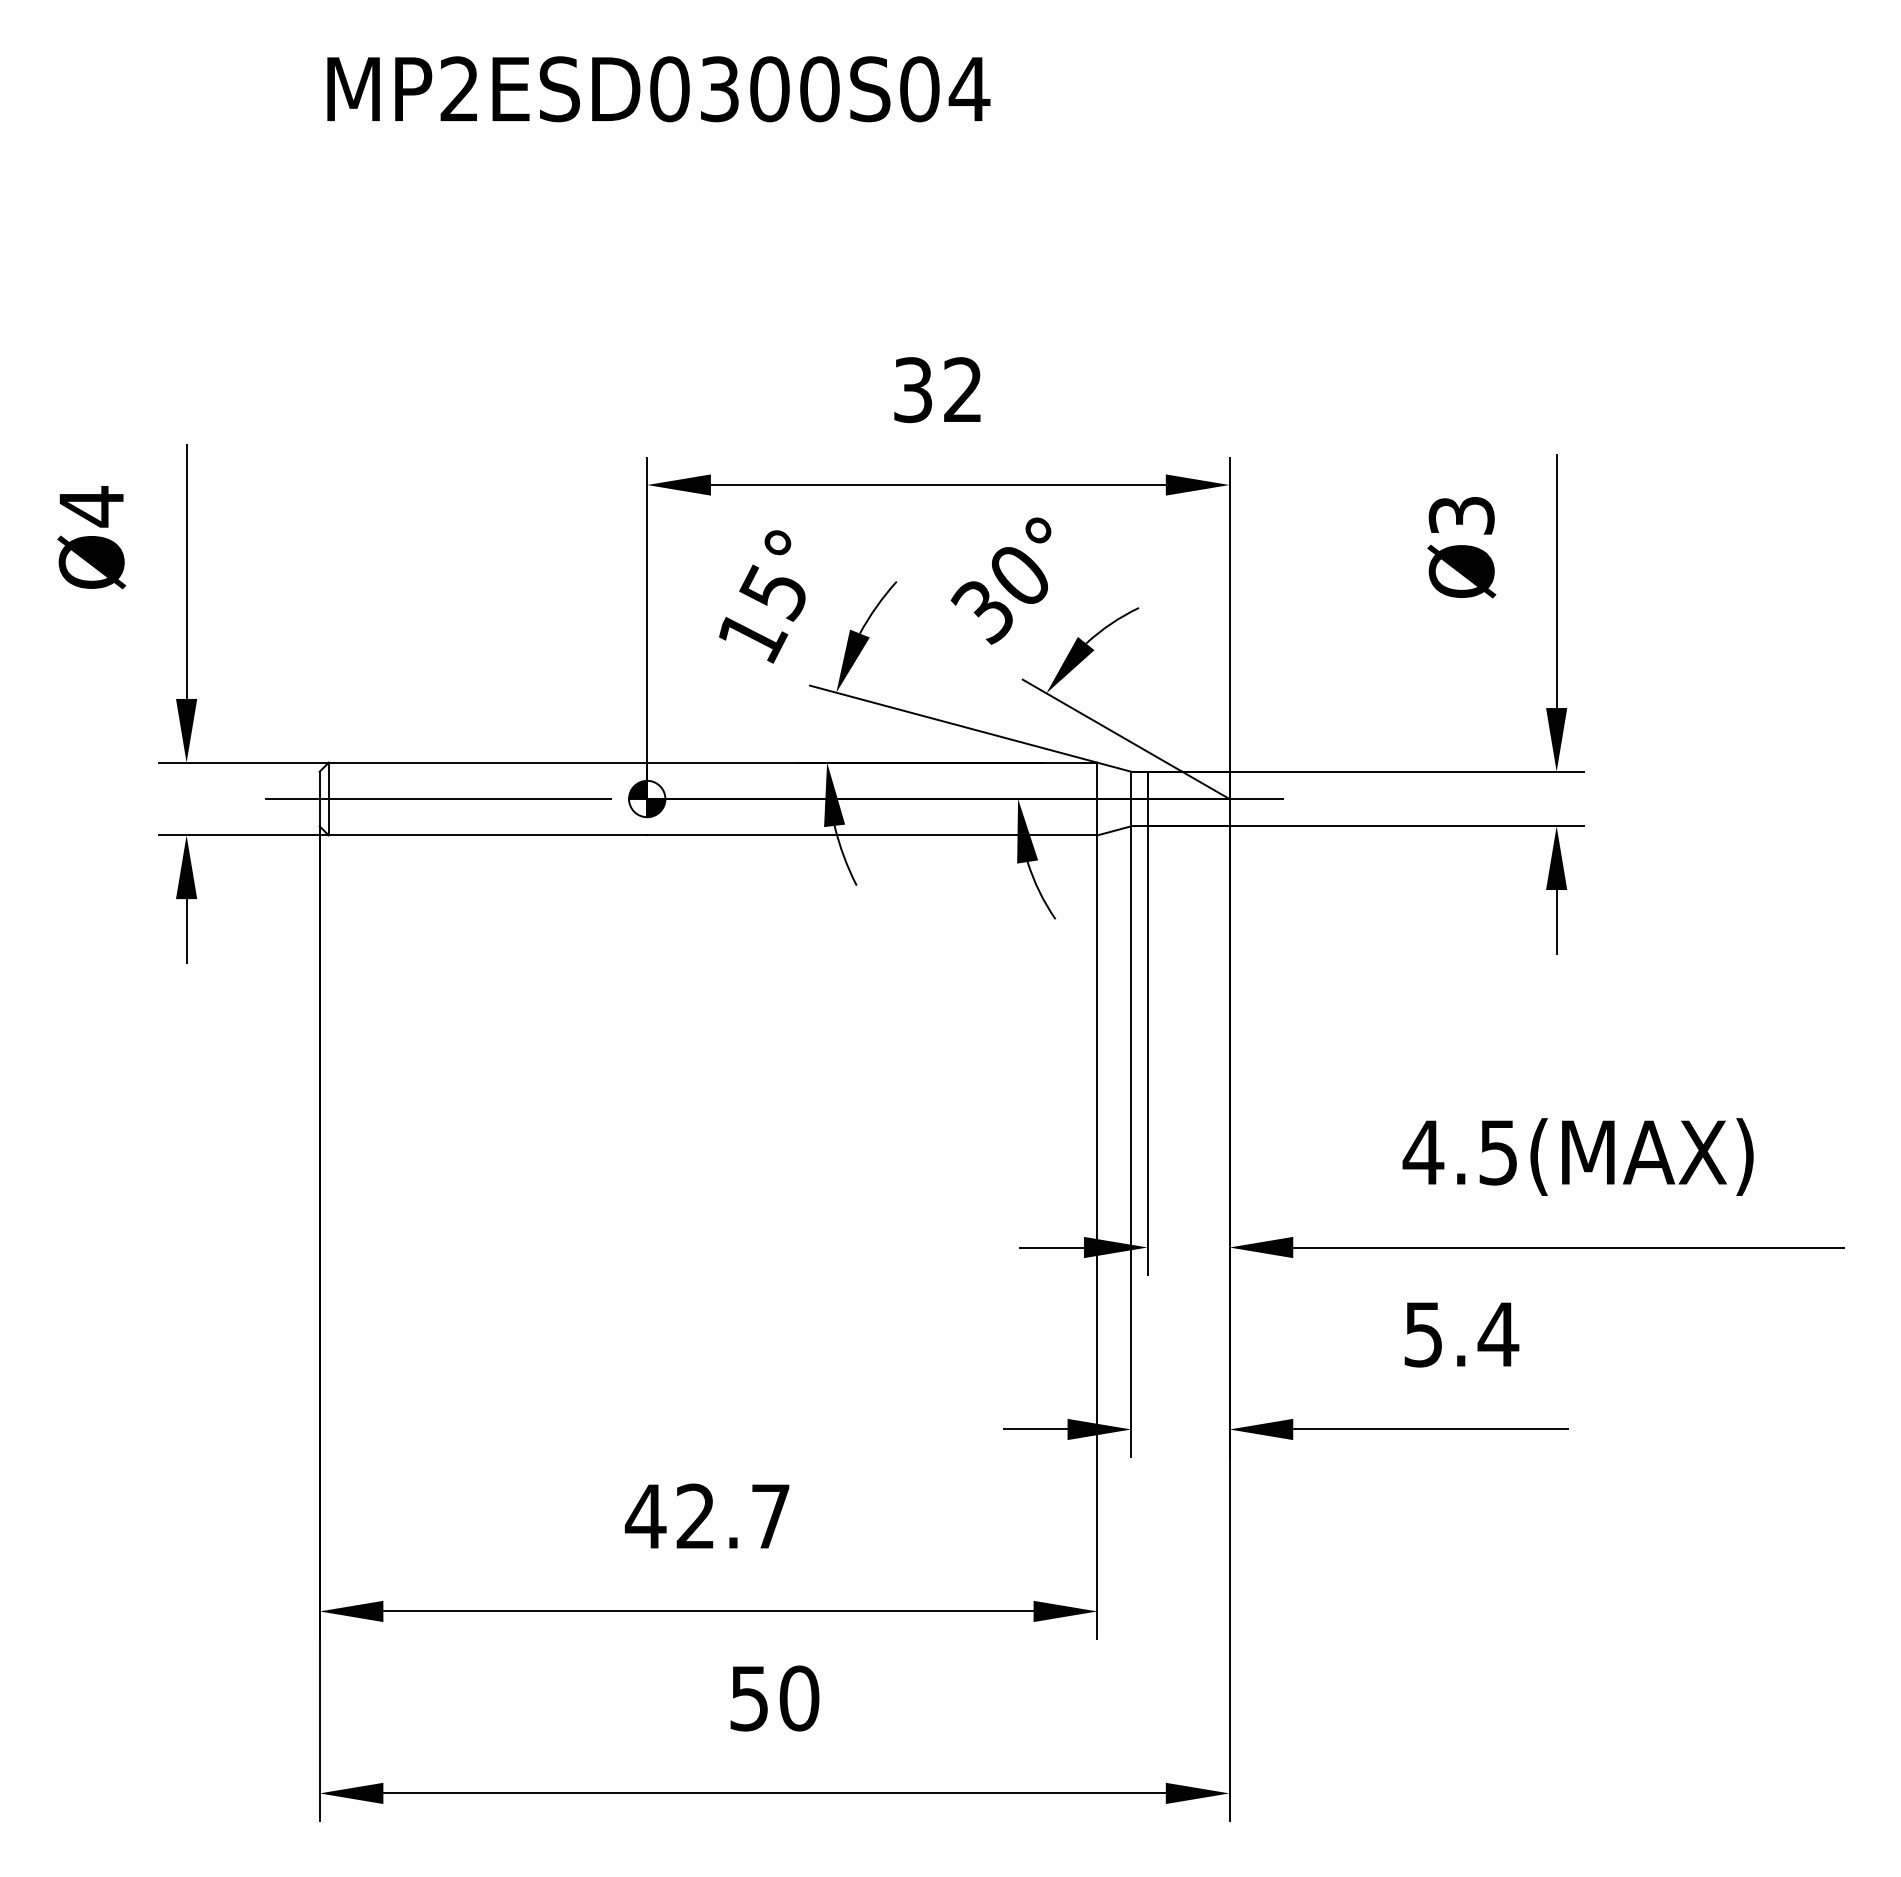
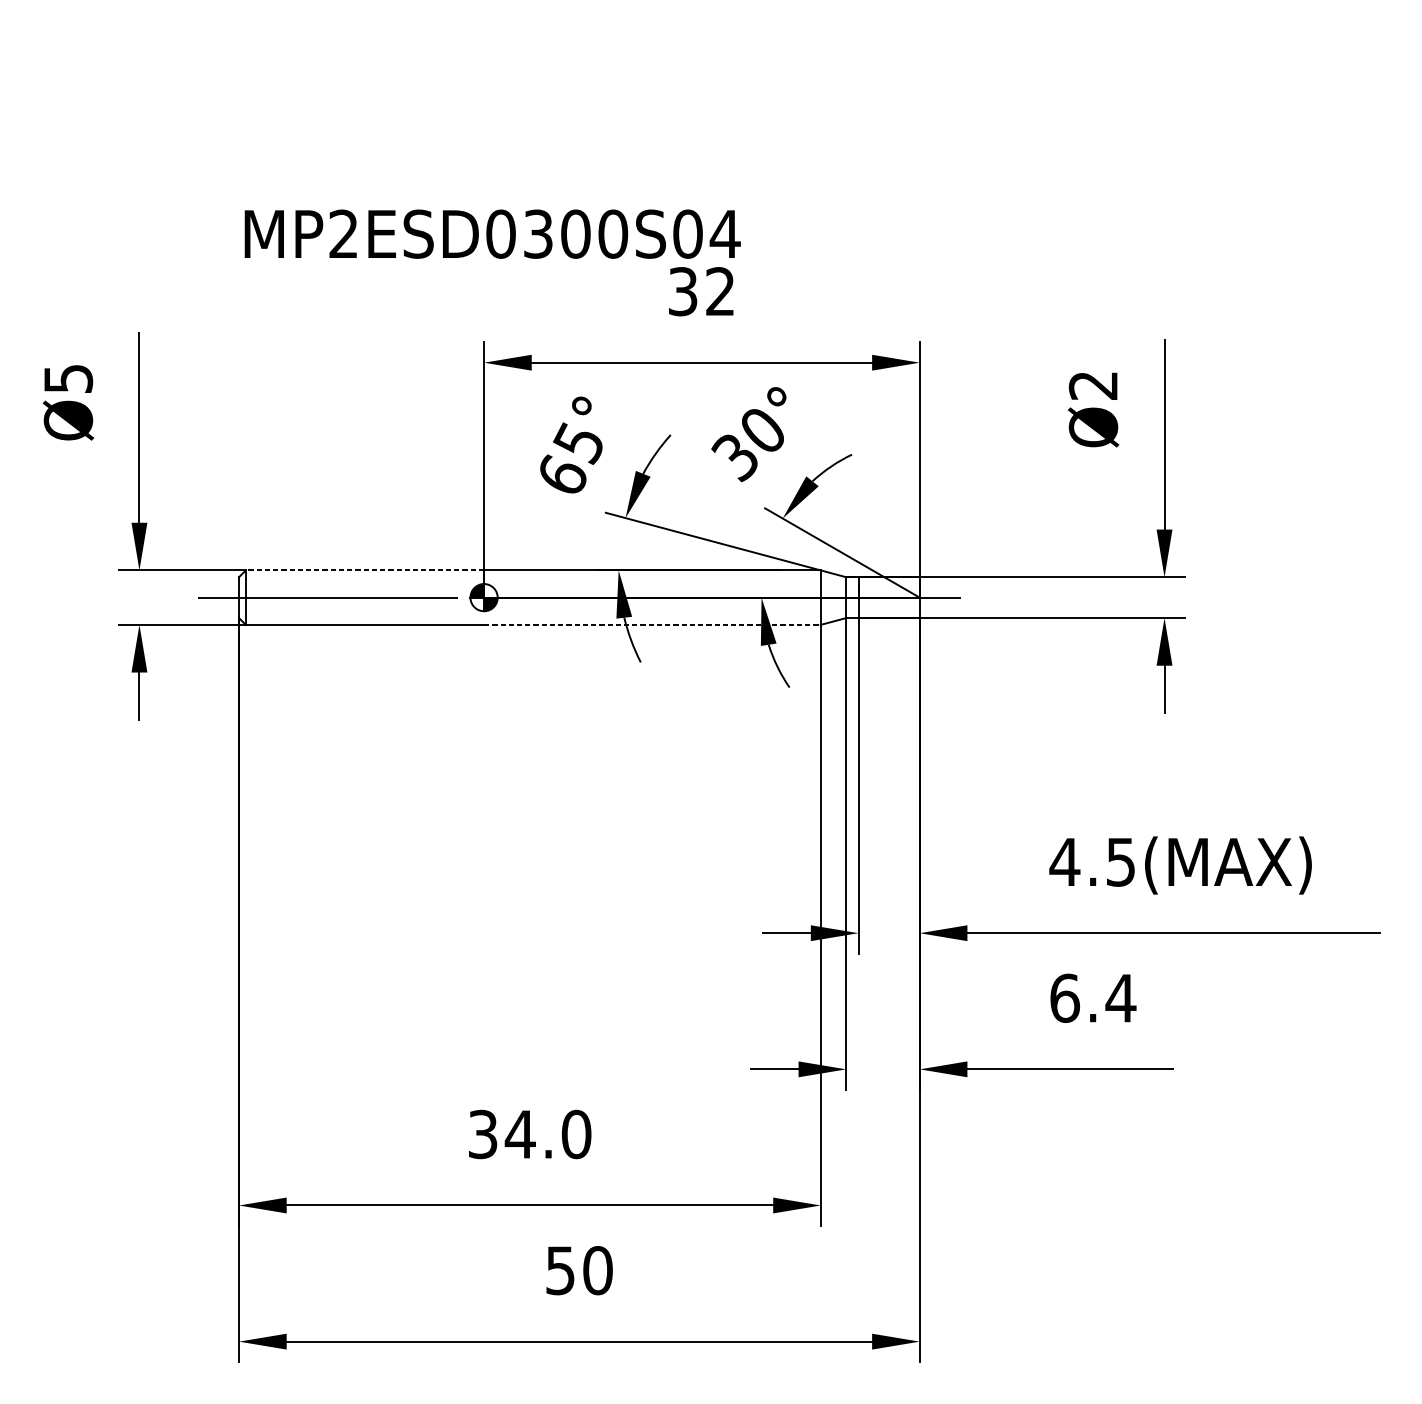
text: (658, 89) -> (492, 234), moved
text: (91, 506) -> (68, 378), Ø4 -> Ø5
text: (1461, 515) -> (1093, 385), Ø3 -> Ø2
text: (753, 635) -> (563, 475), 15° -> 65°
line: (487, 762) -> (364, 570), solid -> dashed
line: (872, 835) -> (652, 624), solid -> dashed
text: (1423, 1334) -> (1064, 998), 5.4 -> 6.4
text: (707, 1516) -> (529, 1134), 42.7 -> 34.0

